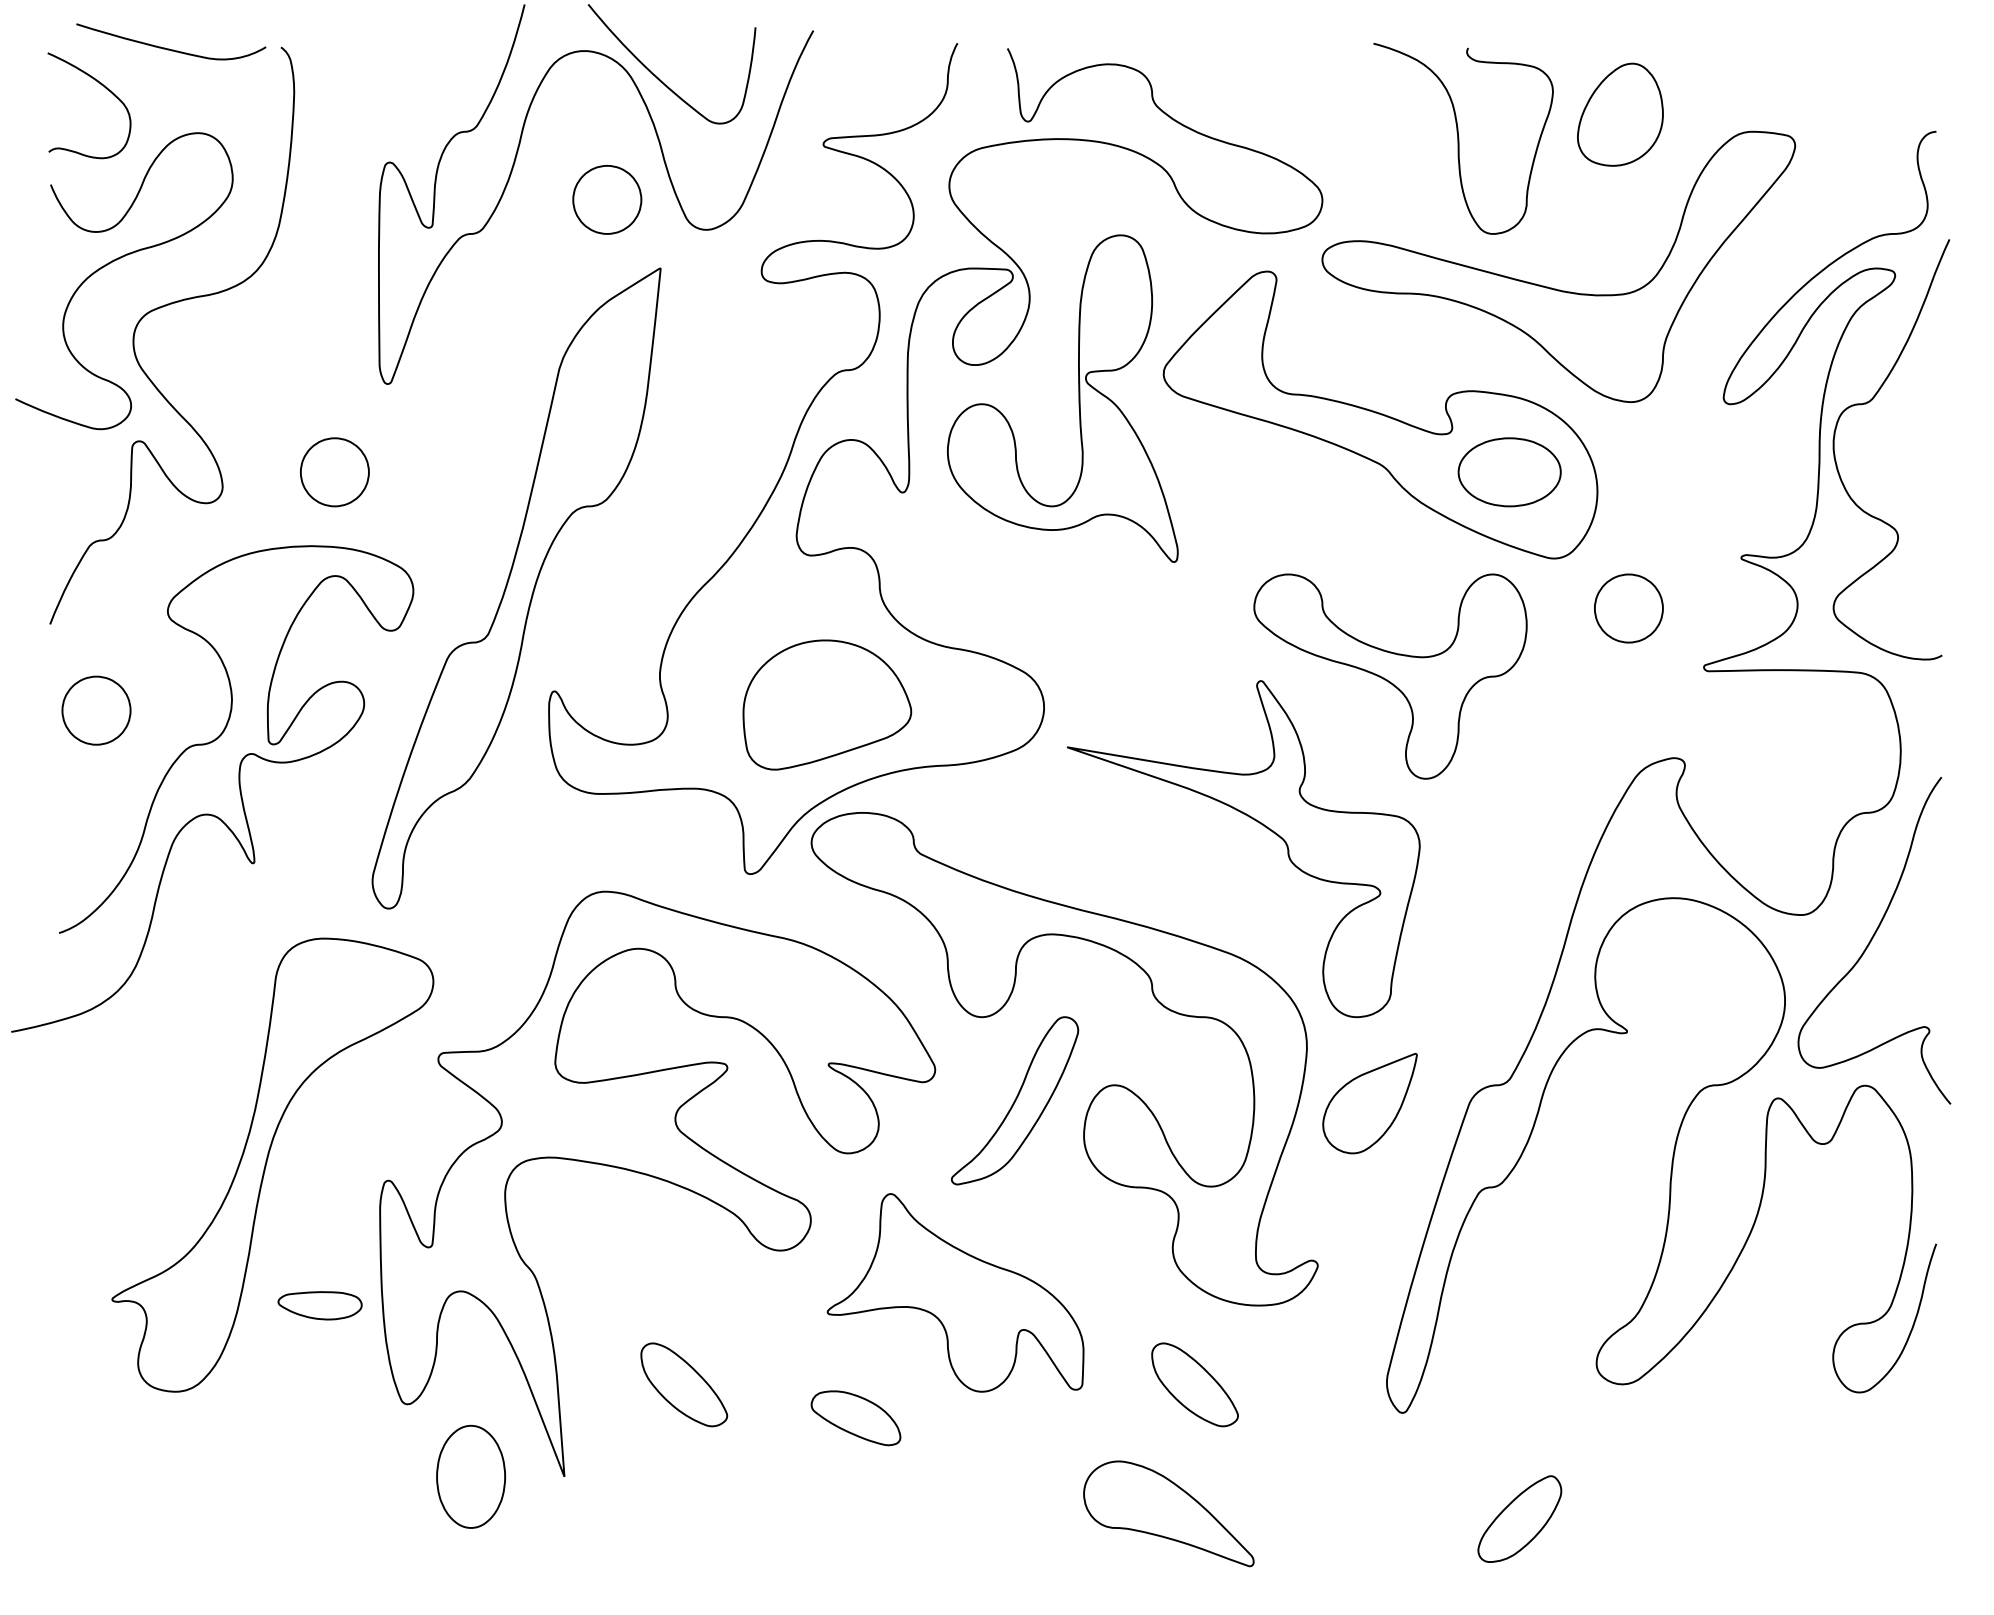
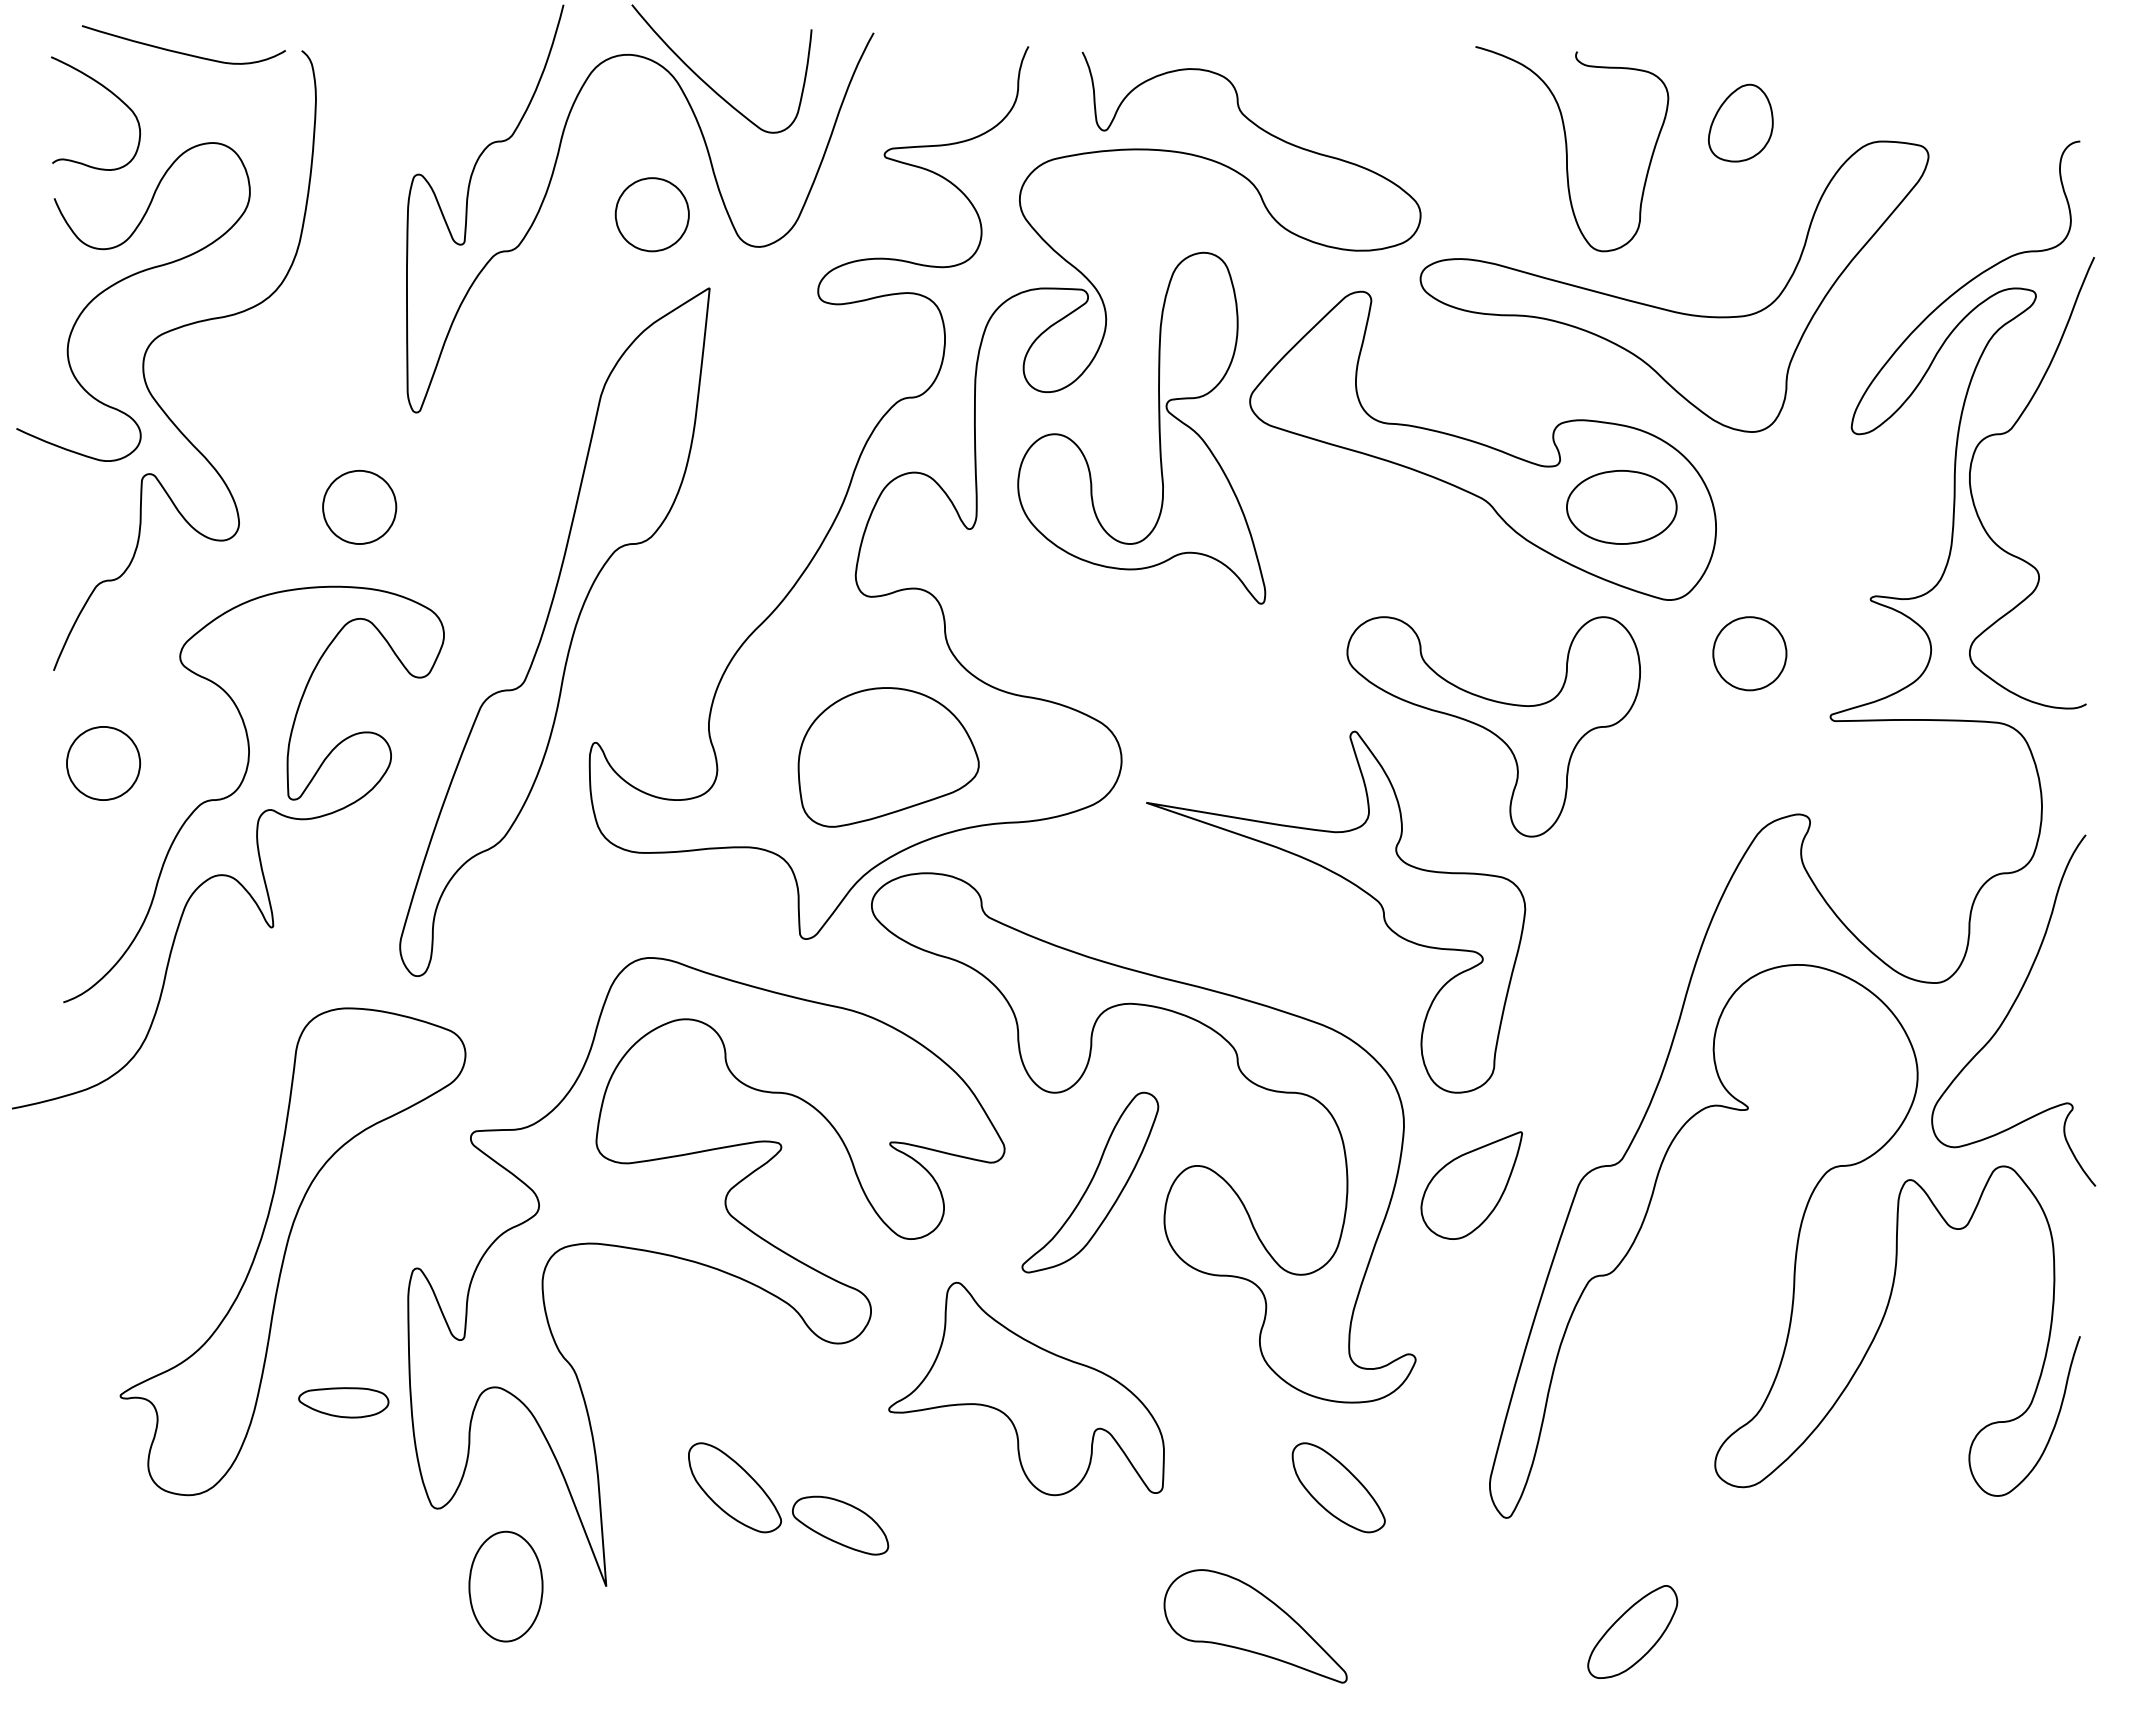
part: (1620, 114) -> (1740, 122), size x0.7
part: (1194, 1384) -> (1338, 1487), moved
part: (855, 1418) -> (840, 1525), moved

